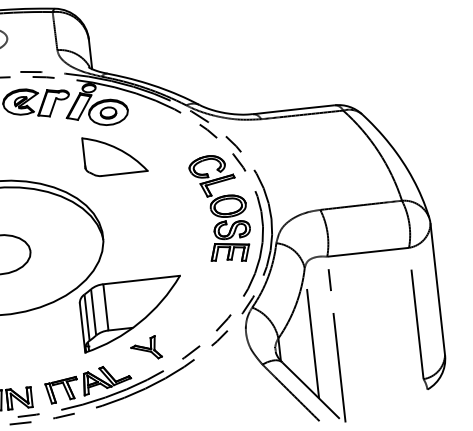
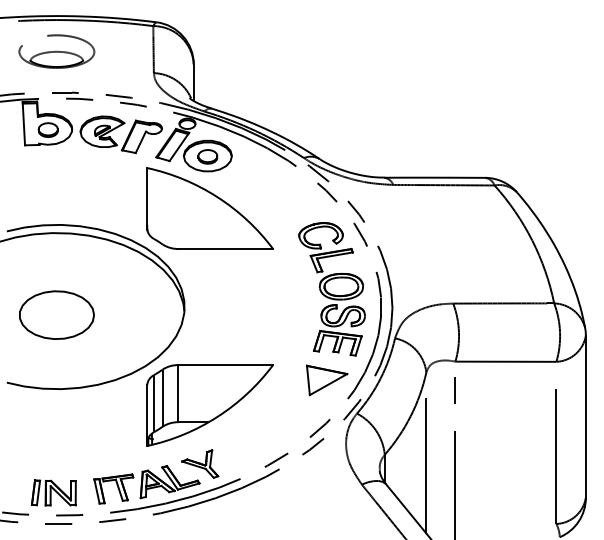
part: (114, 154) -> (209, 208), size x1.67
part: (225, 283) -> (327, 380), added
part: (146, 347) -> (200, 463), moved

